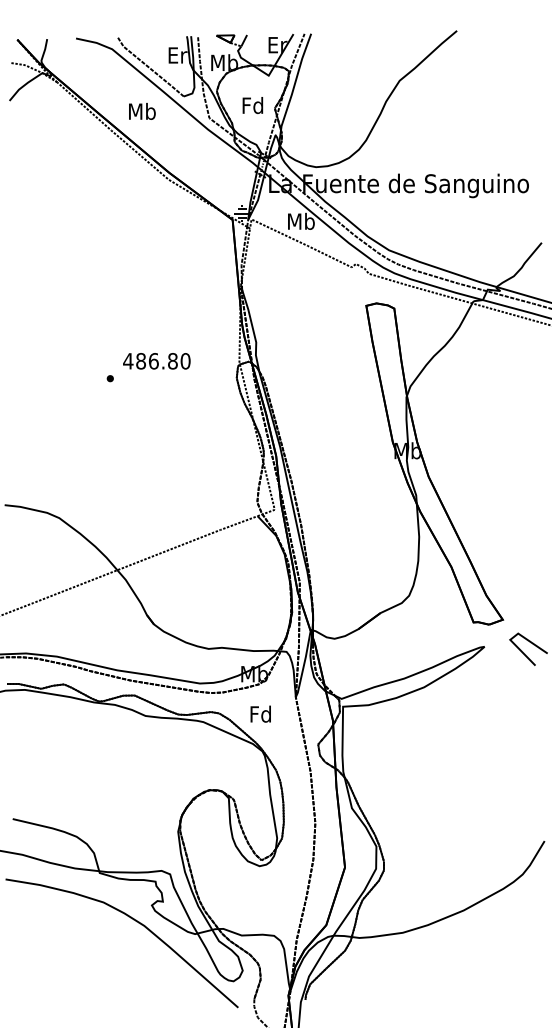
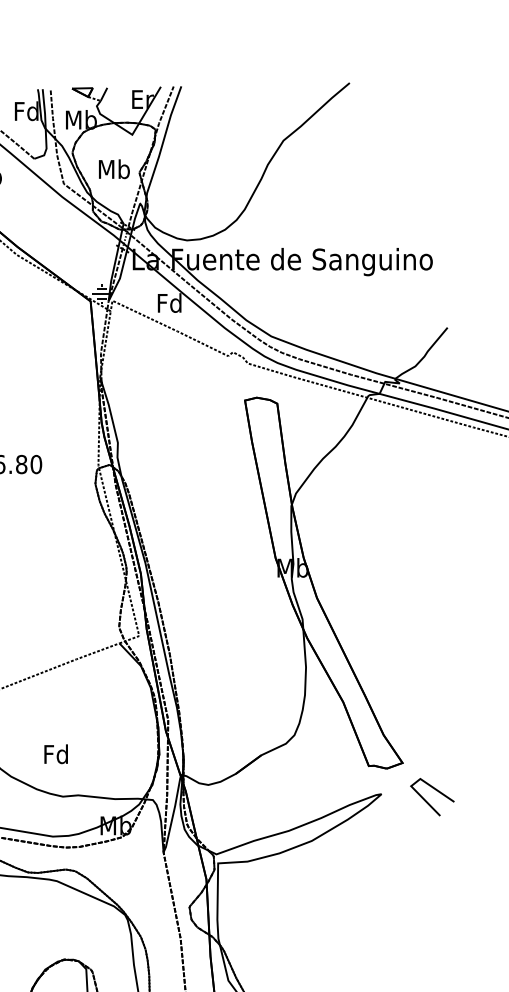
text: (177, 54) -> (26, 110), Er -> Fd
text: (252, 105) -> (113, 169), Fd -> Mb
text: (301, 220) -> (170, 301), Mb -> Fd
text: (260, 713) -> (55, 753), moved

